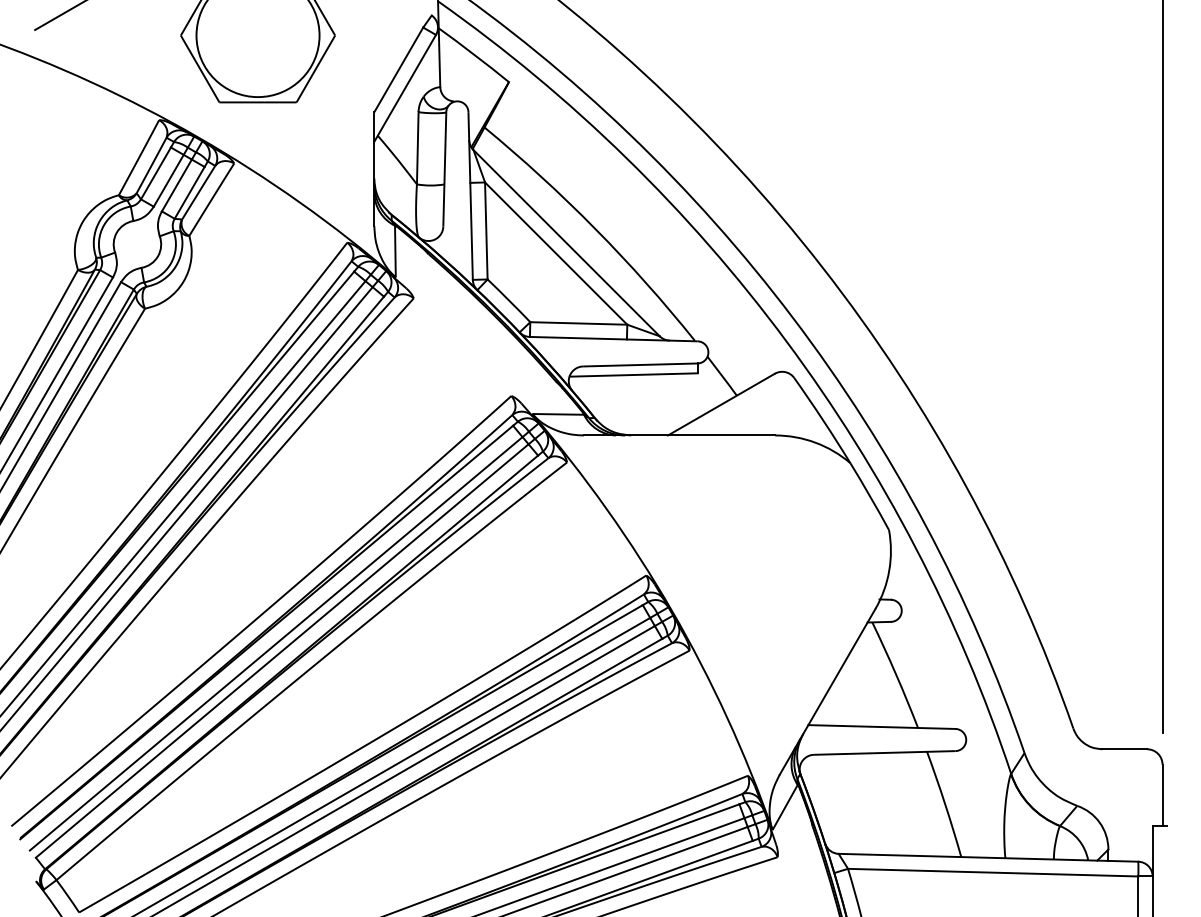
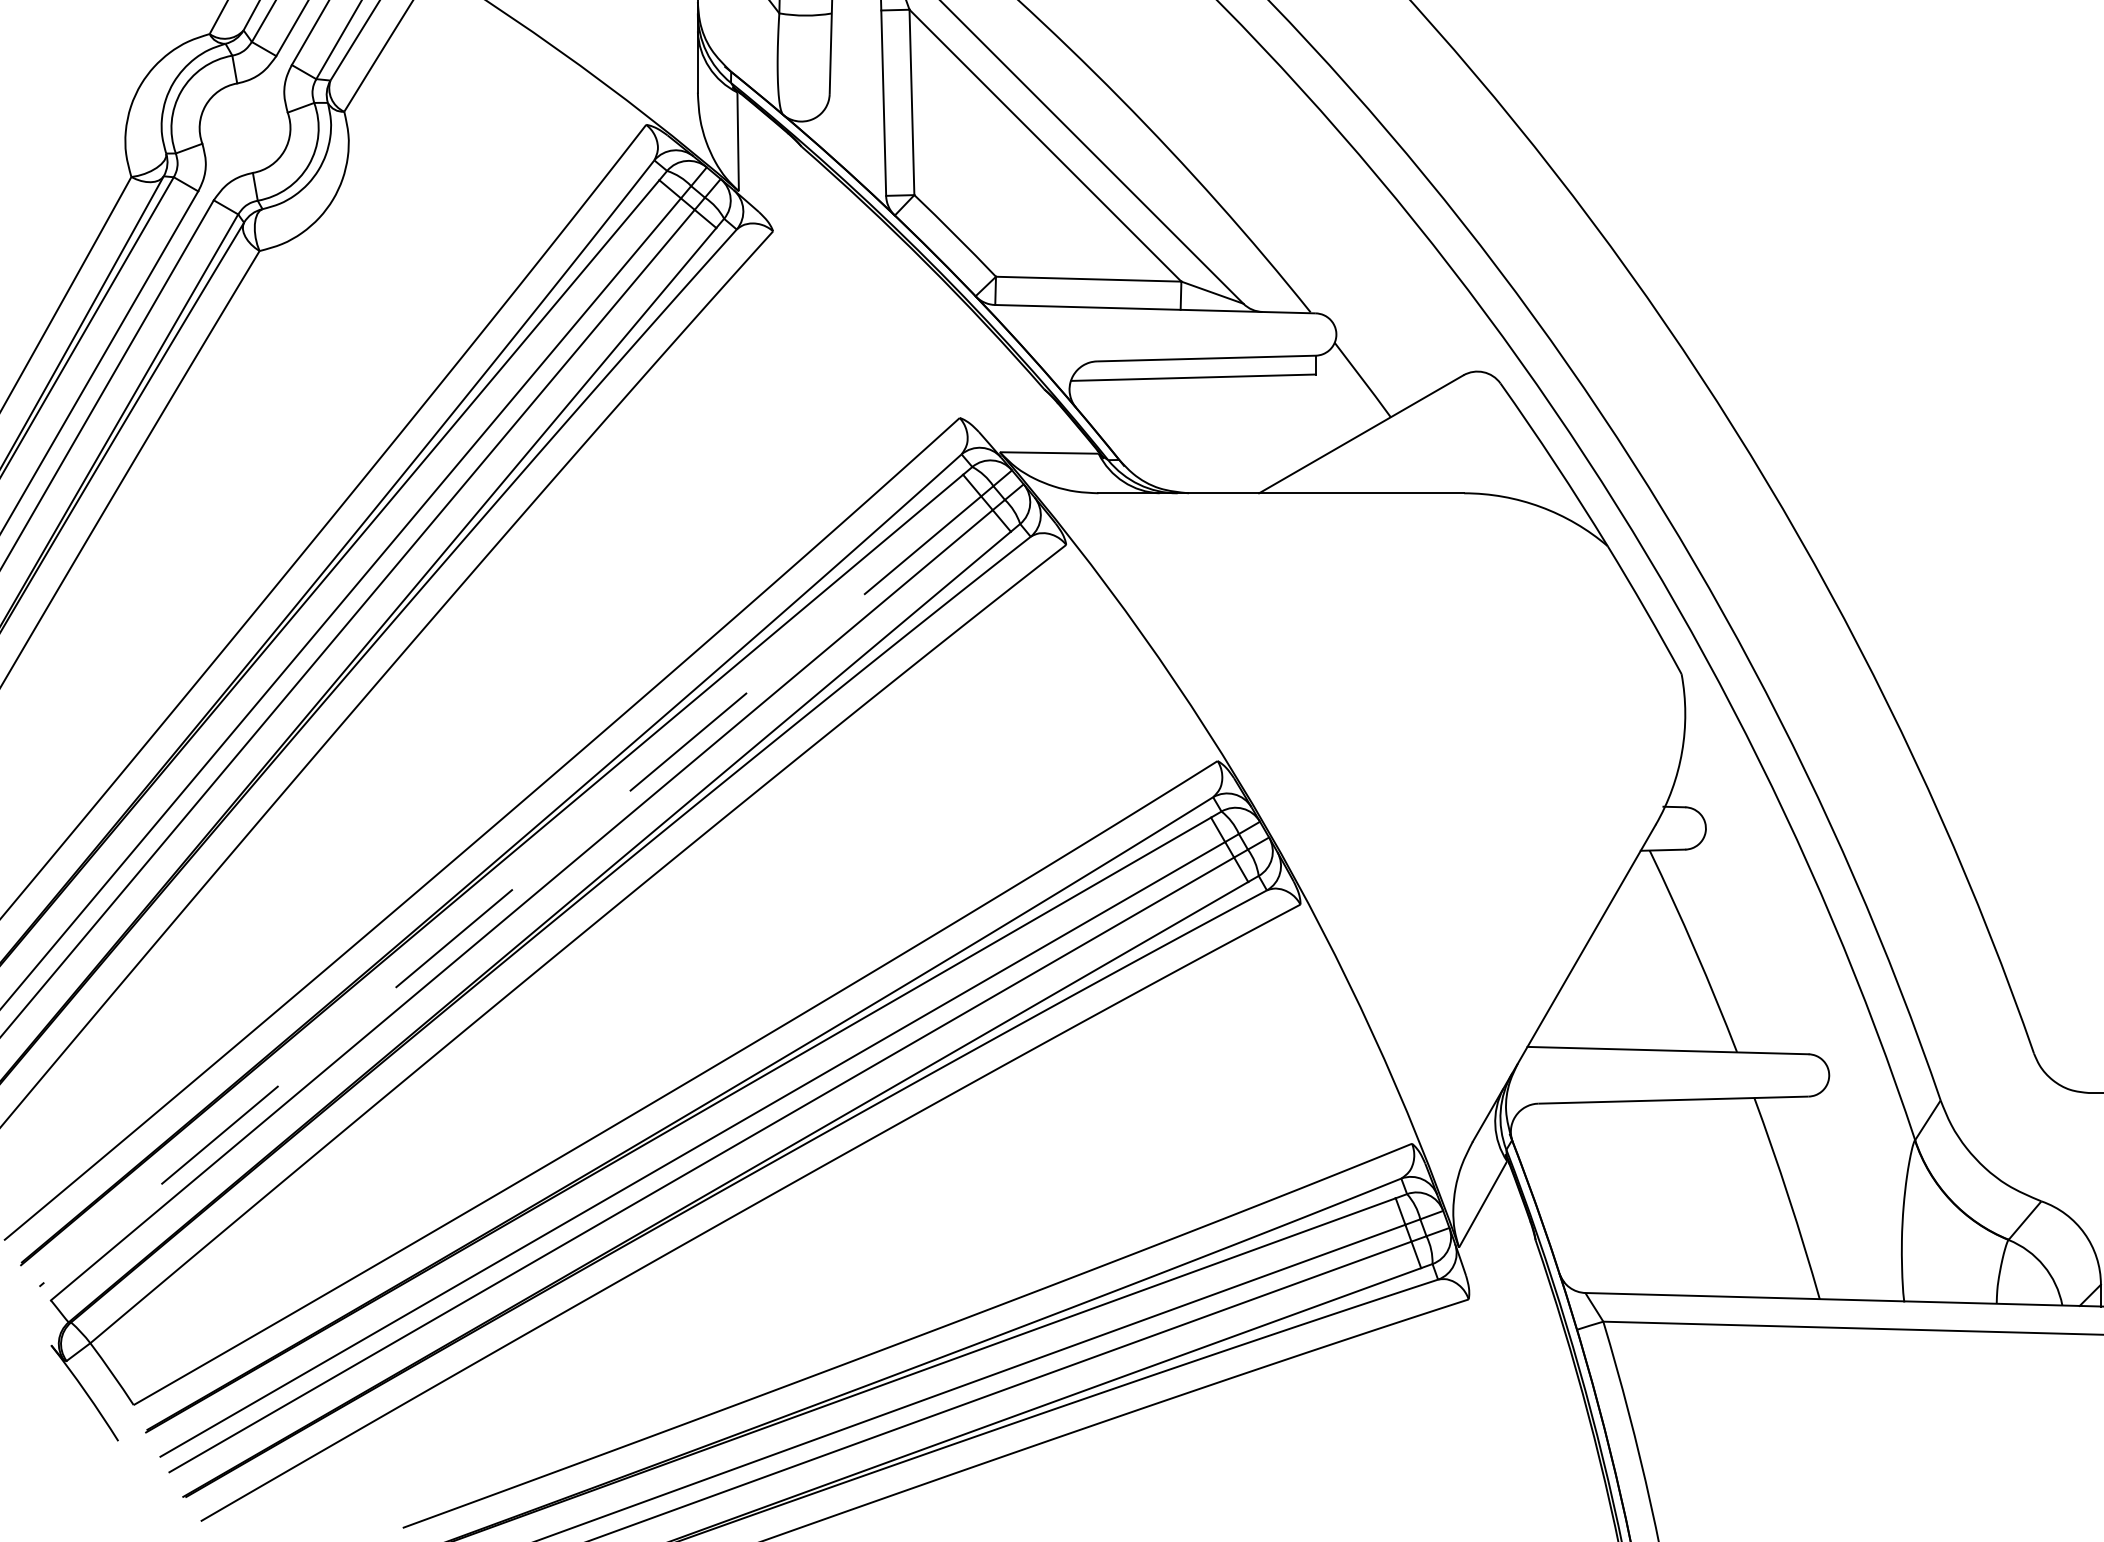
line: (276, 643) -> (510, 890), solid -> dashed

